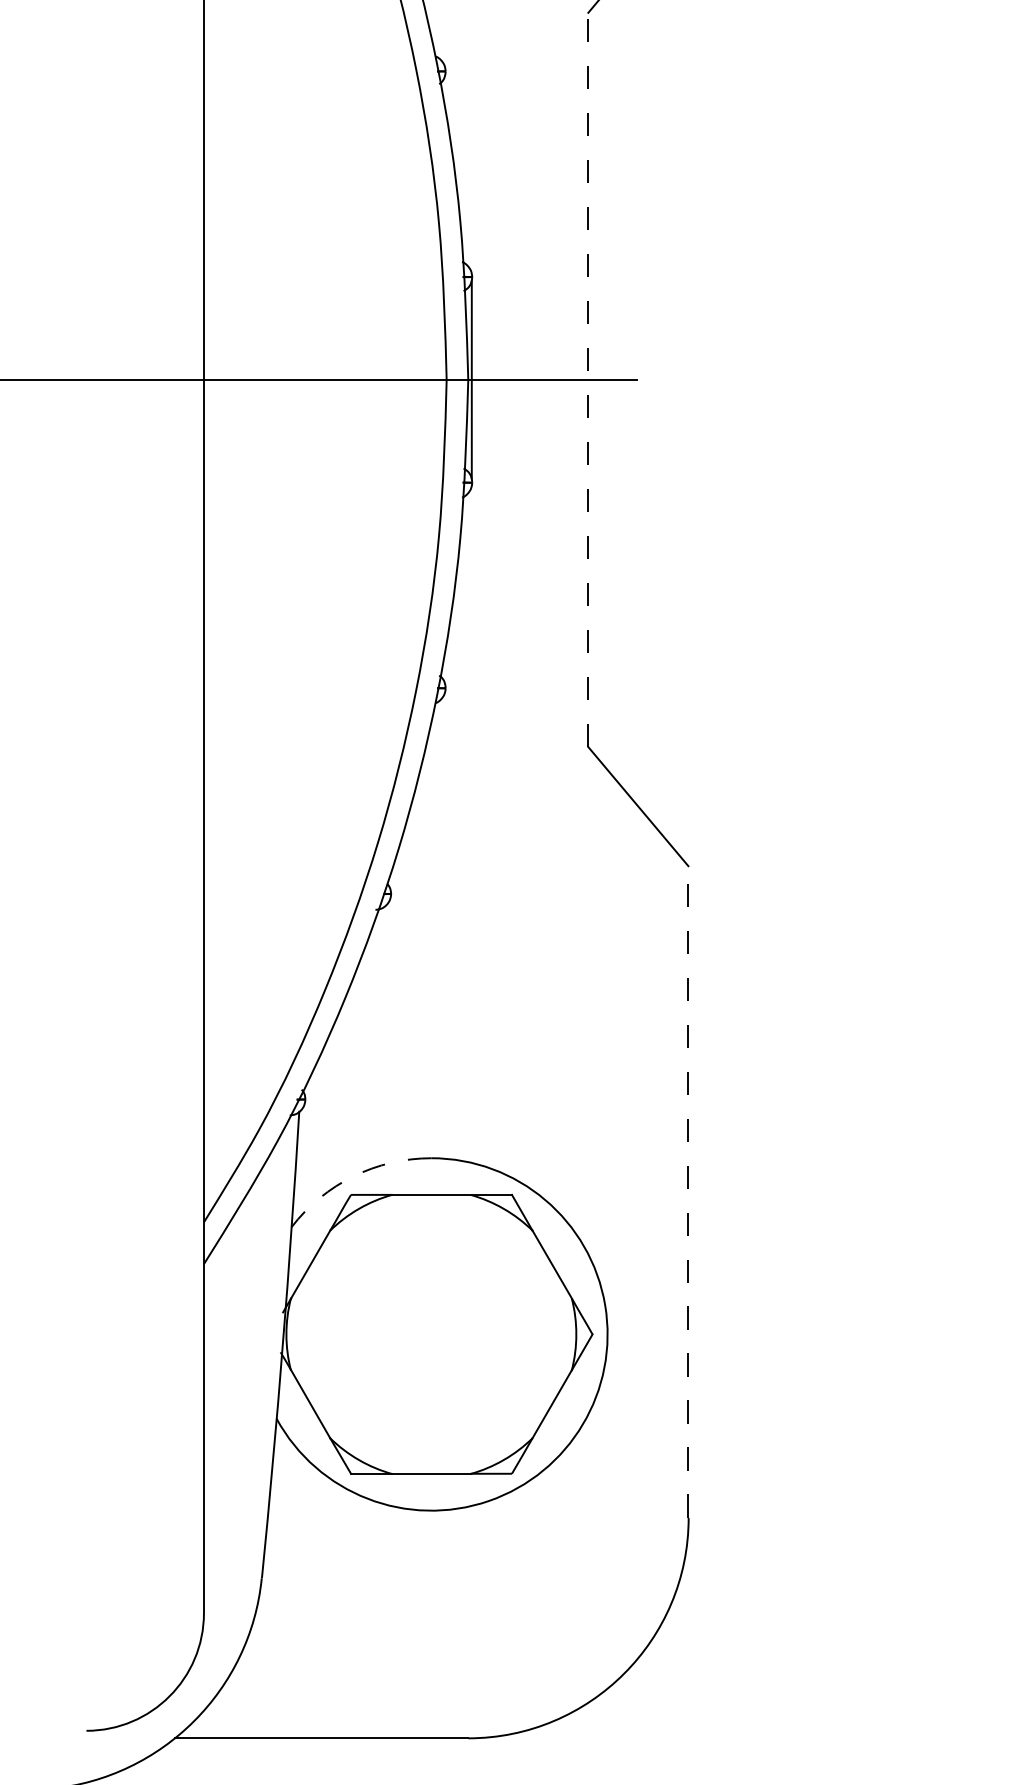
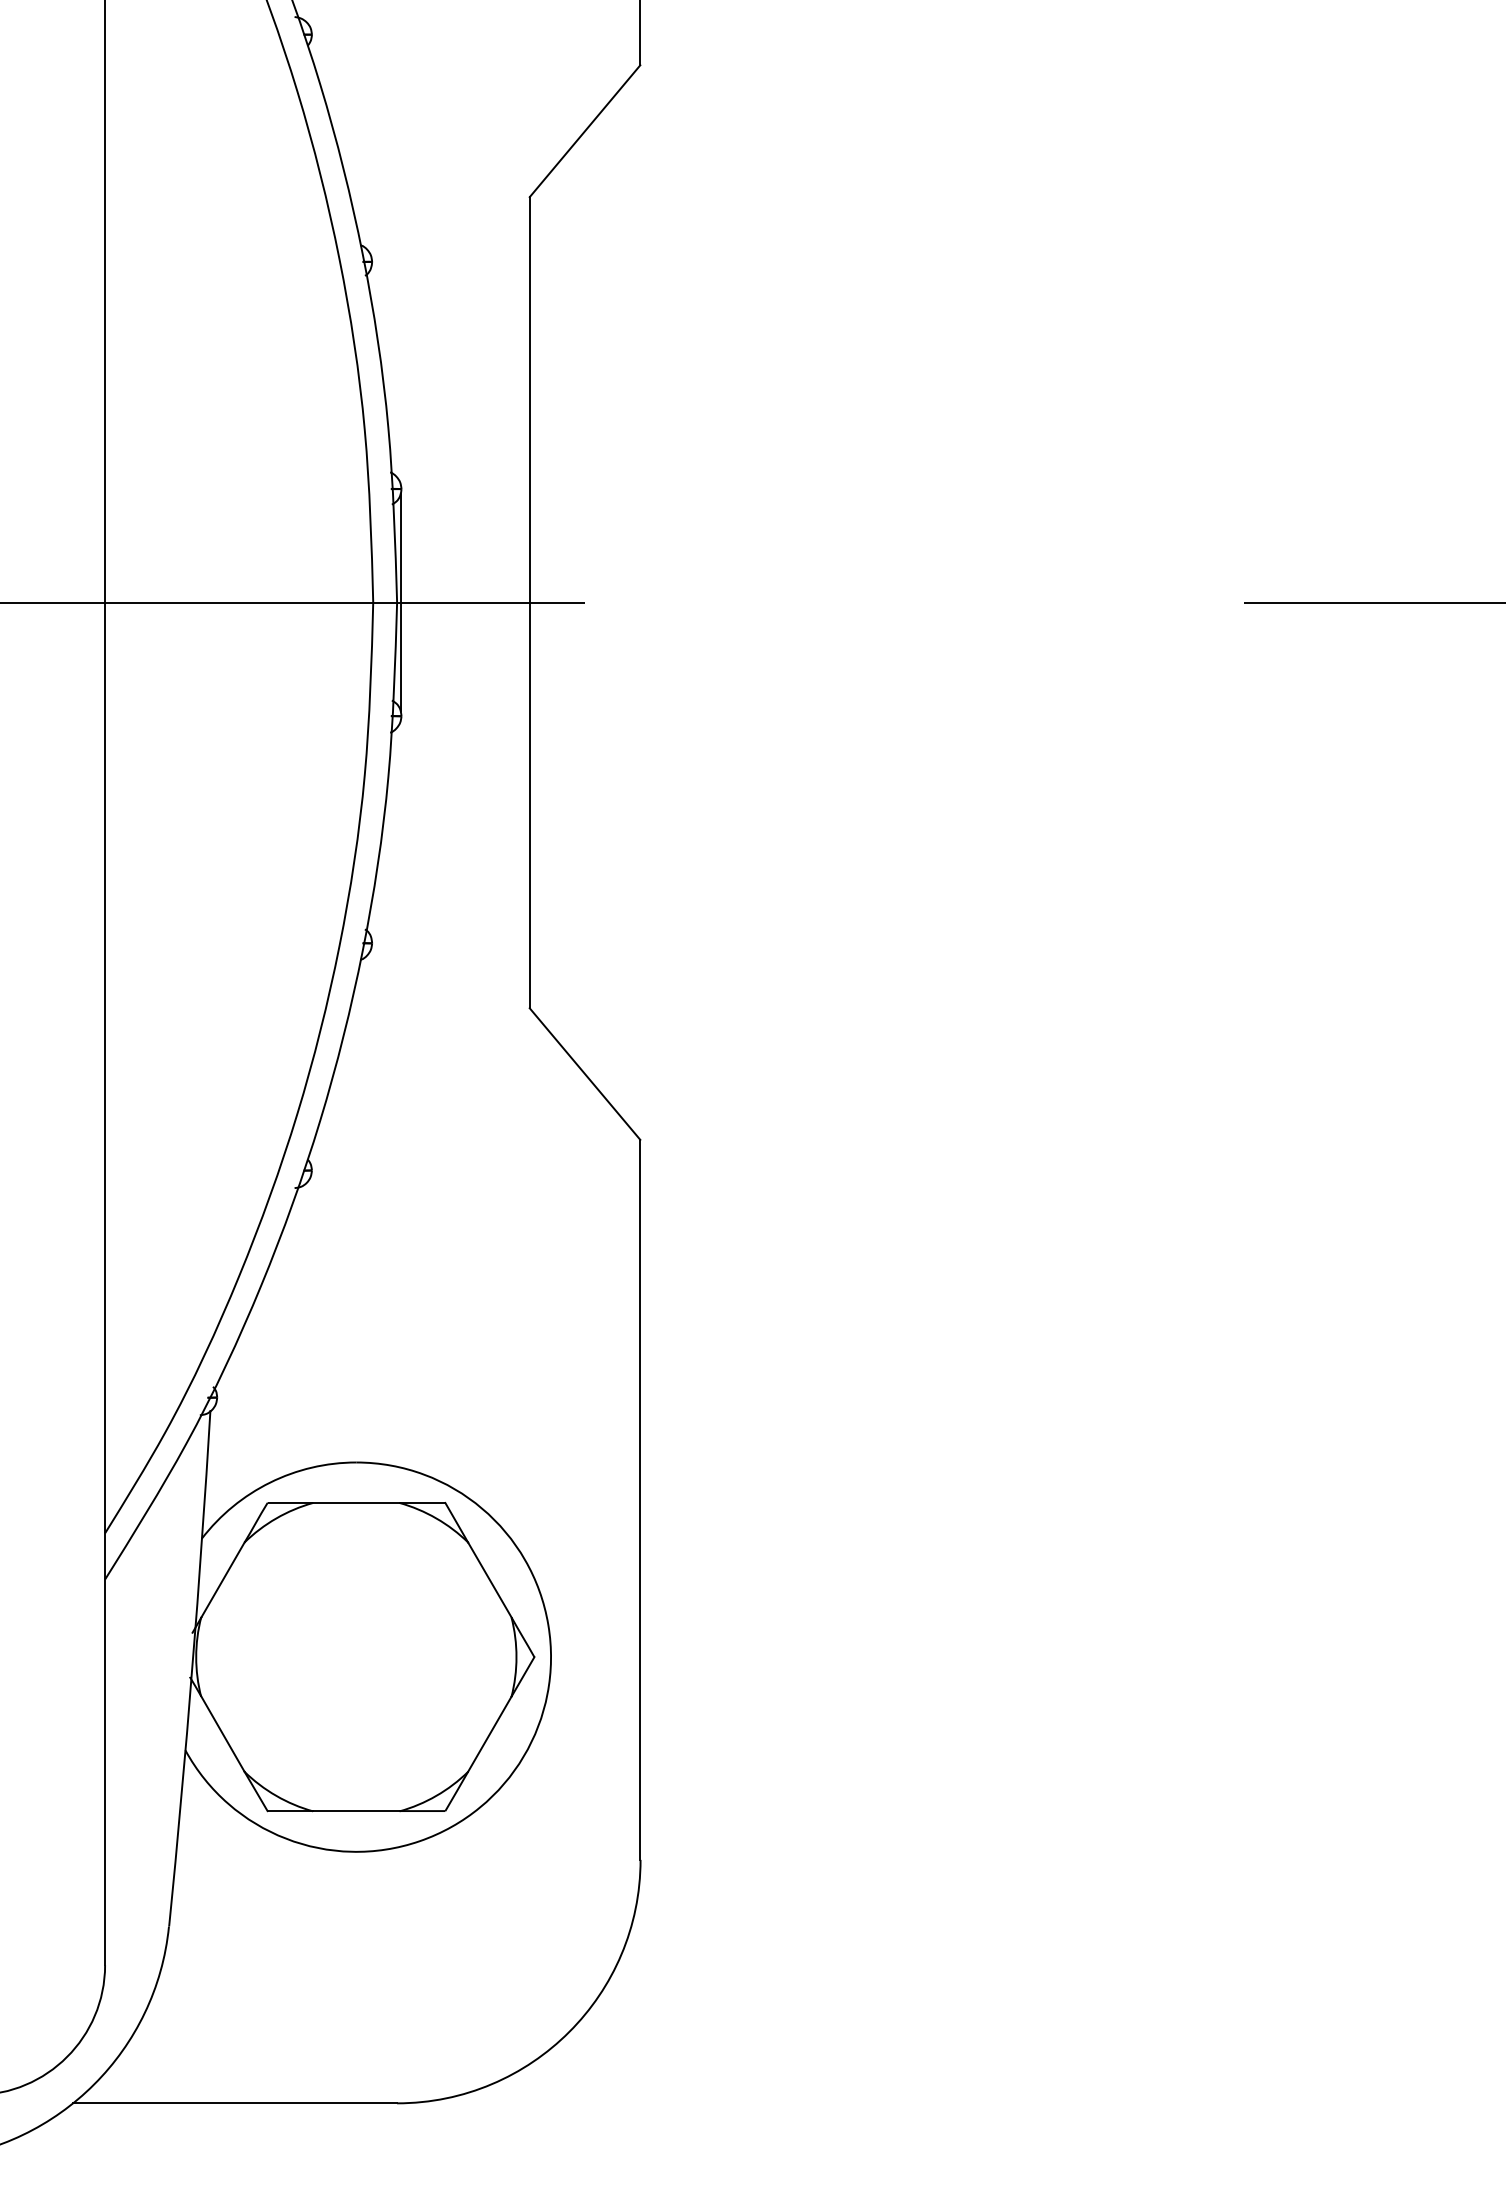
line: (588, 379) -> (529, 602), dashed -> solid
arc: (353, 1176) -> (270, 1482), dashed -> solid
line: (688, 1191) -> (640, 1499), dashed -> solid

